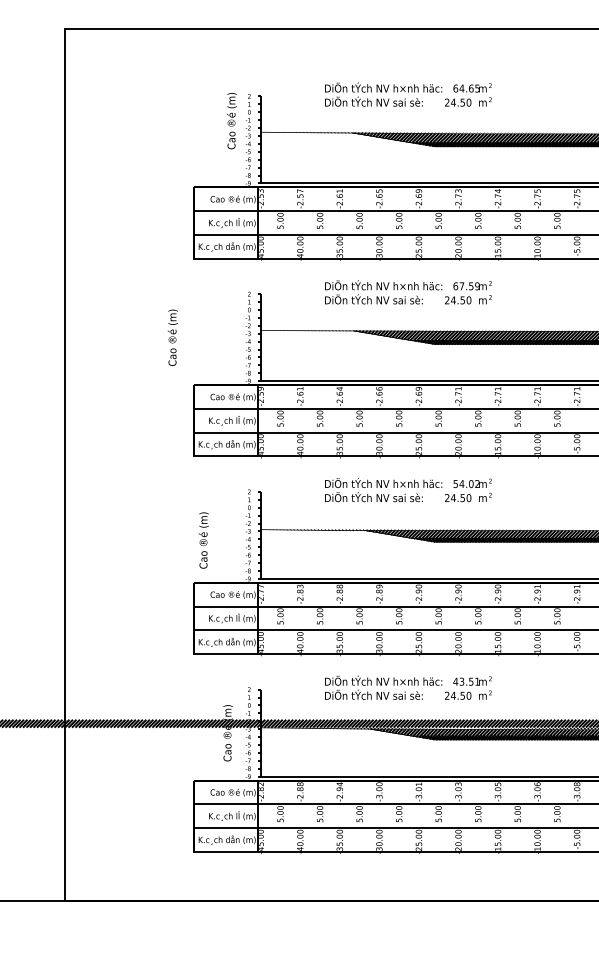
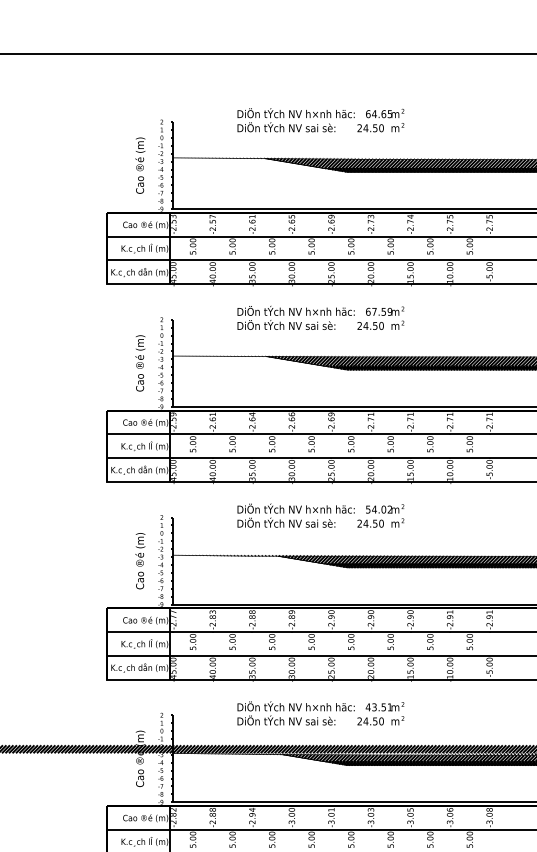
text: (231, 121) -> (140, 166), moved
text: (172, 337) -> (140, 363), moved
text: (203, 540) -> (140, 561), moved

